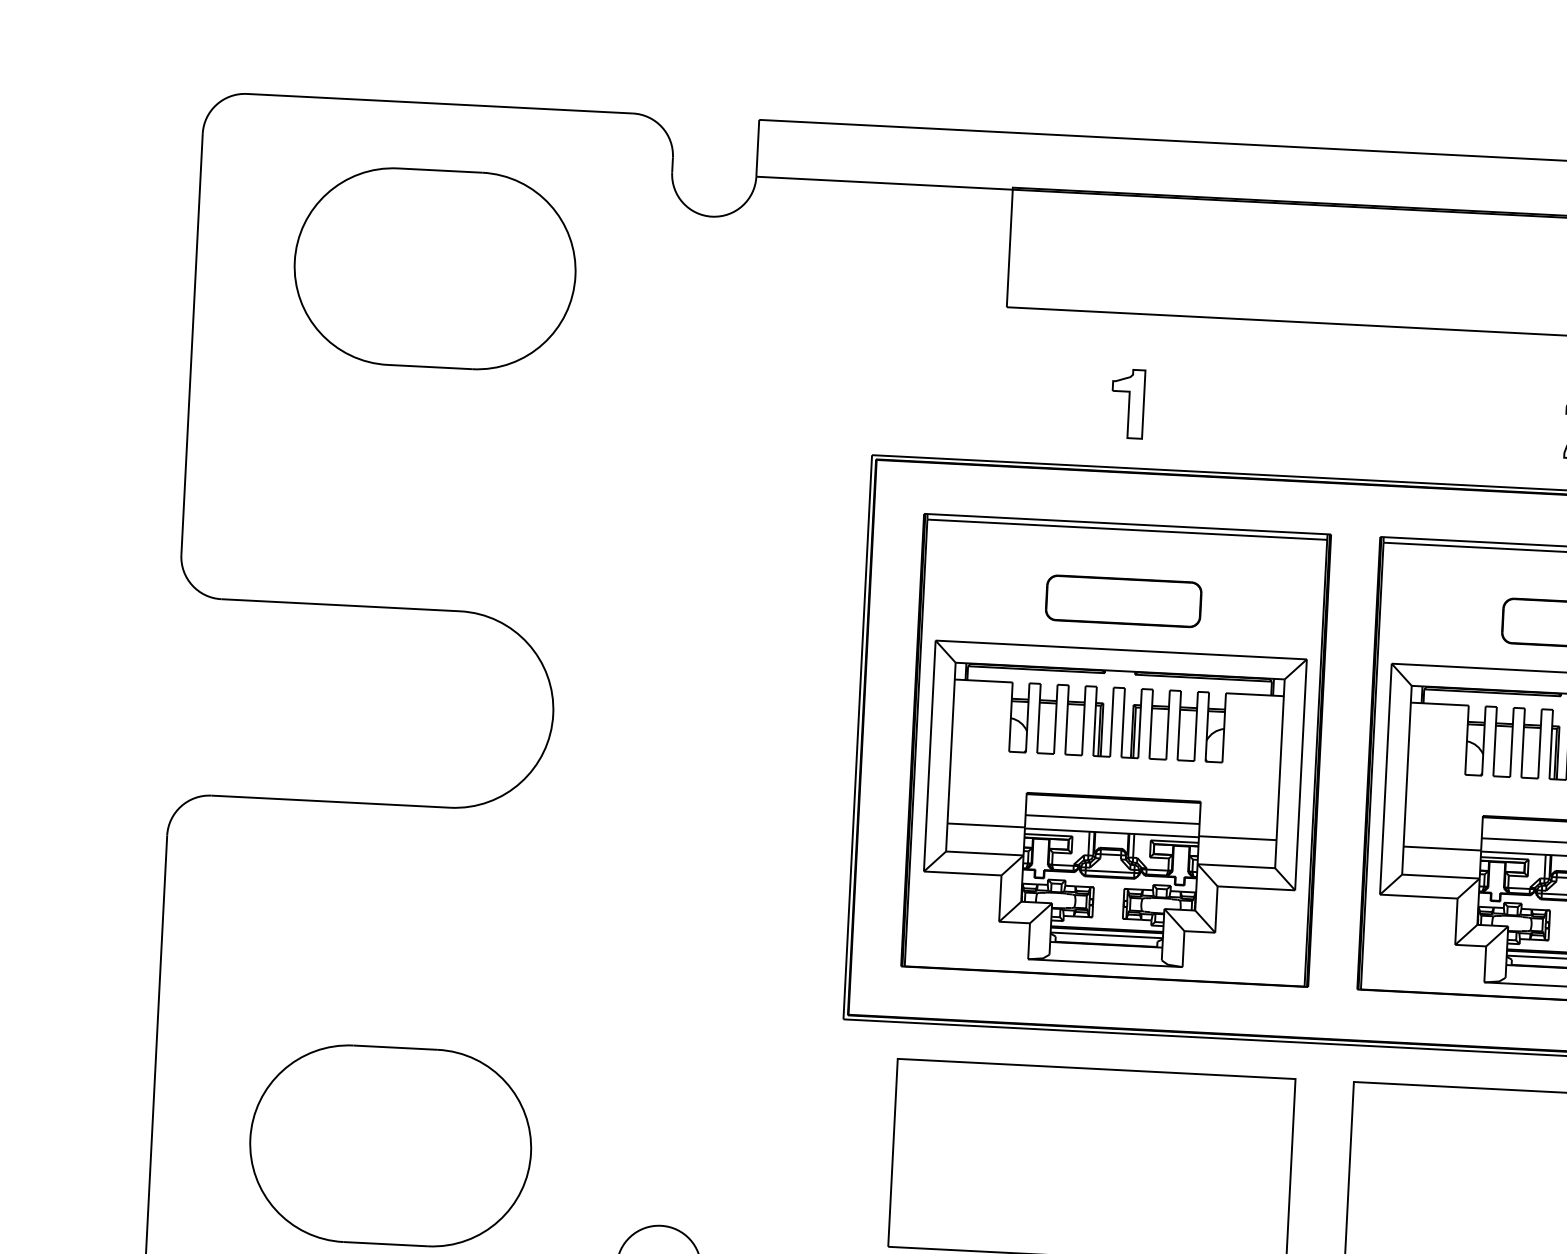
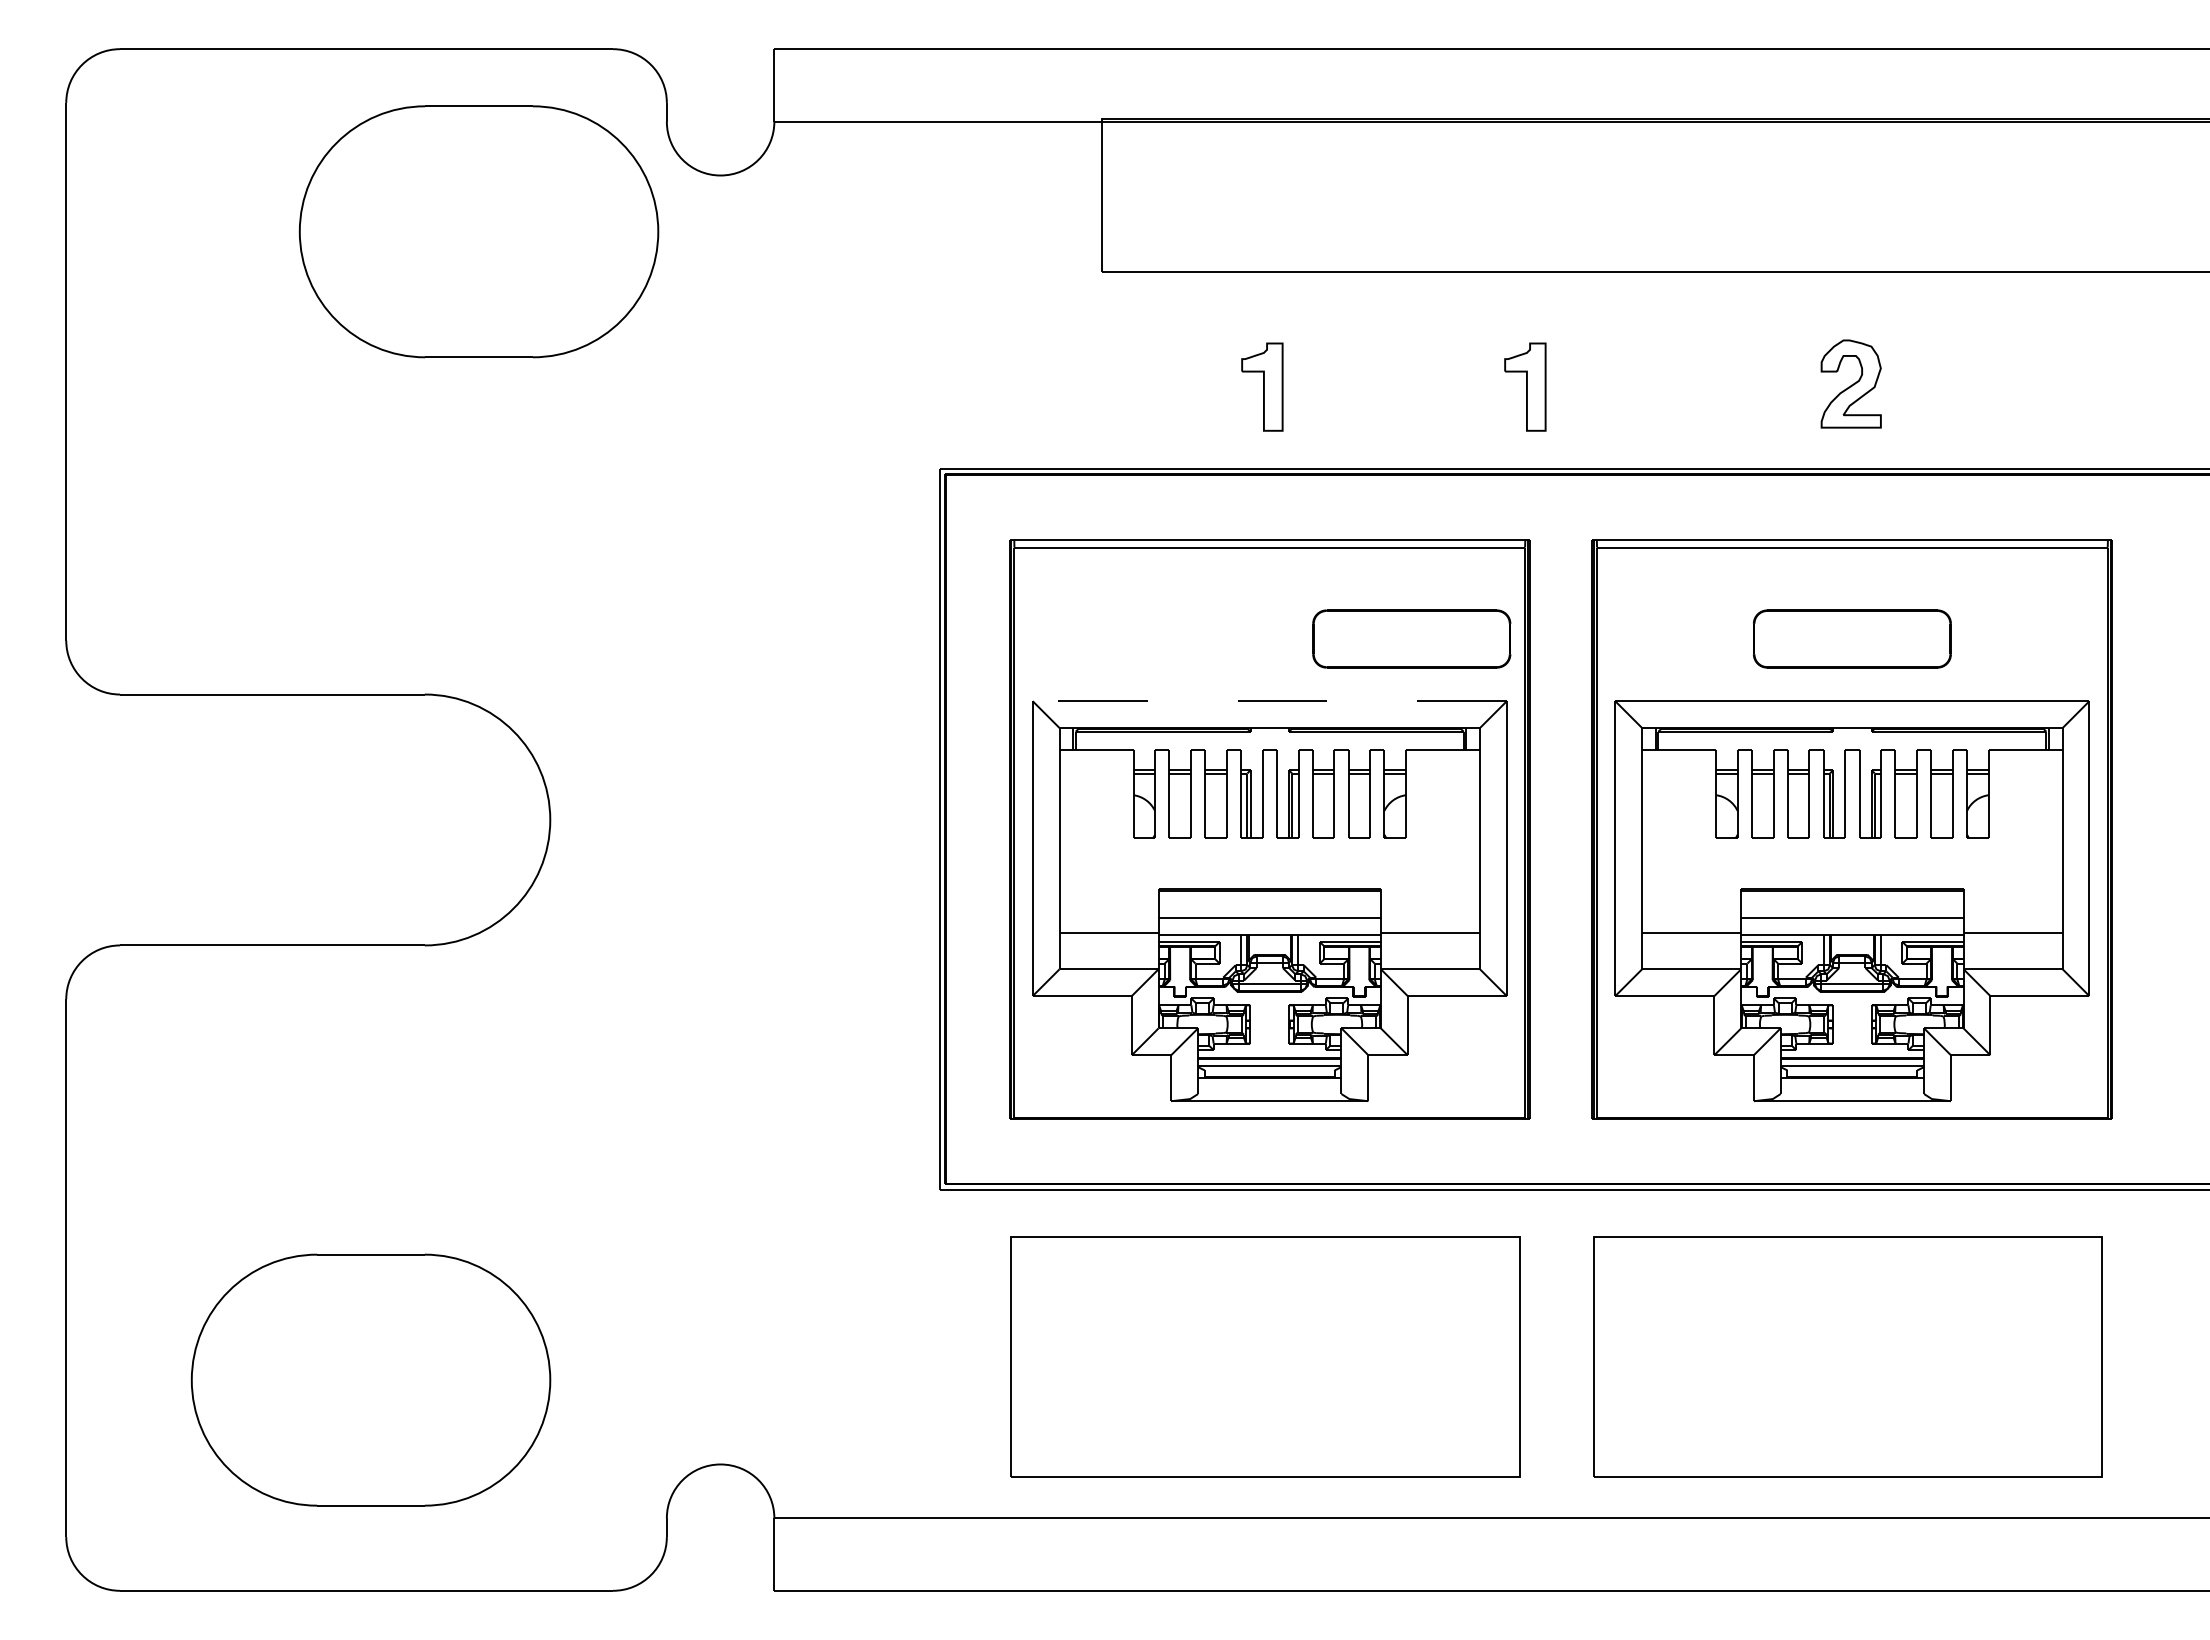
part: (434, 268) -> (478, 231), moved
part: (1333, 413) -> (1525, 386), added
part: (1123, 600) -> (1411, 638), moved
line: (1121, 650) -> (1269, 701), solid -> dashed

